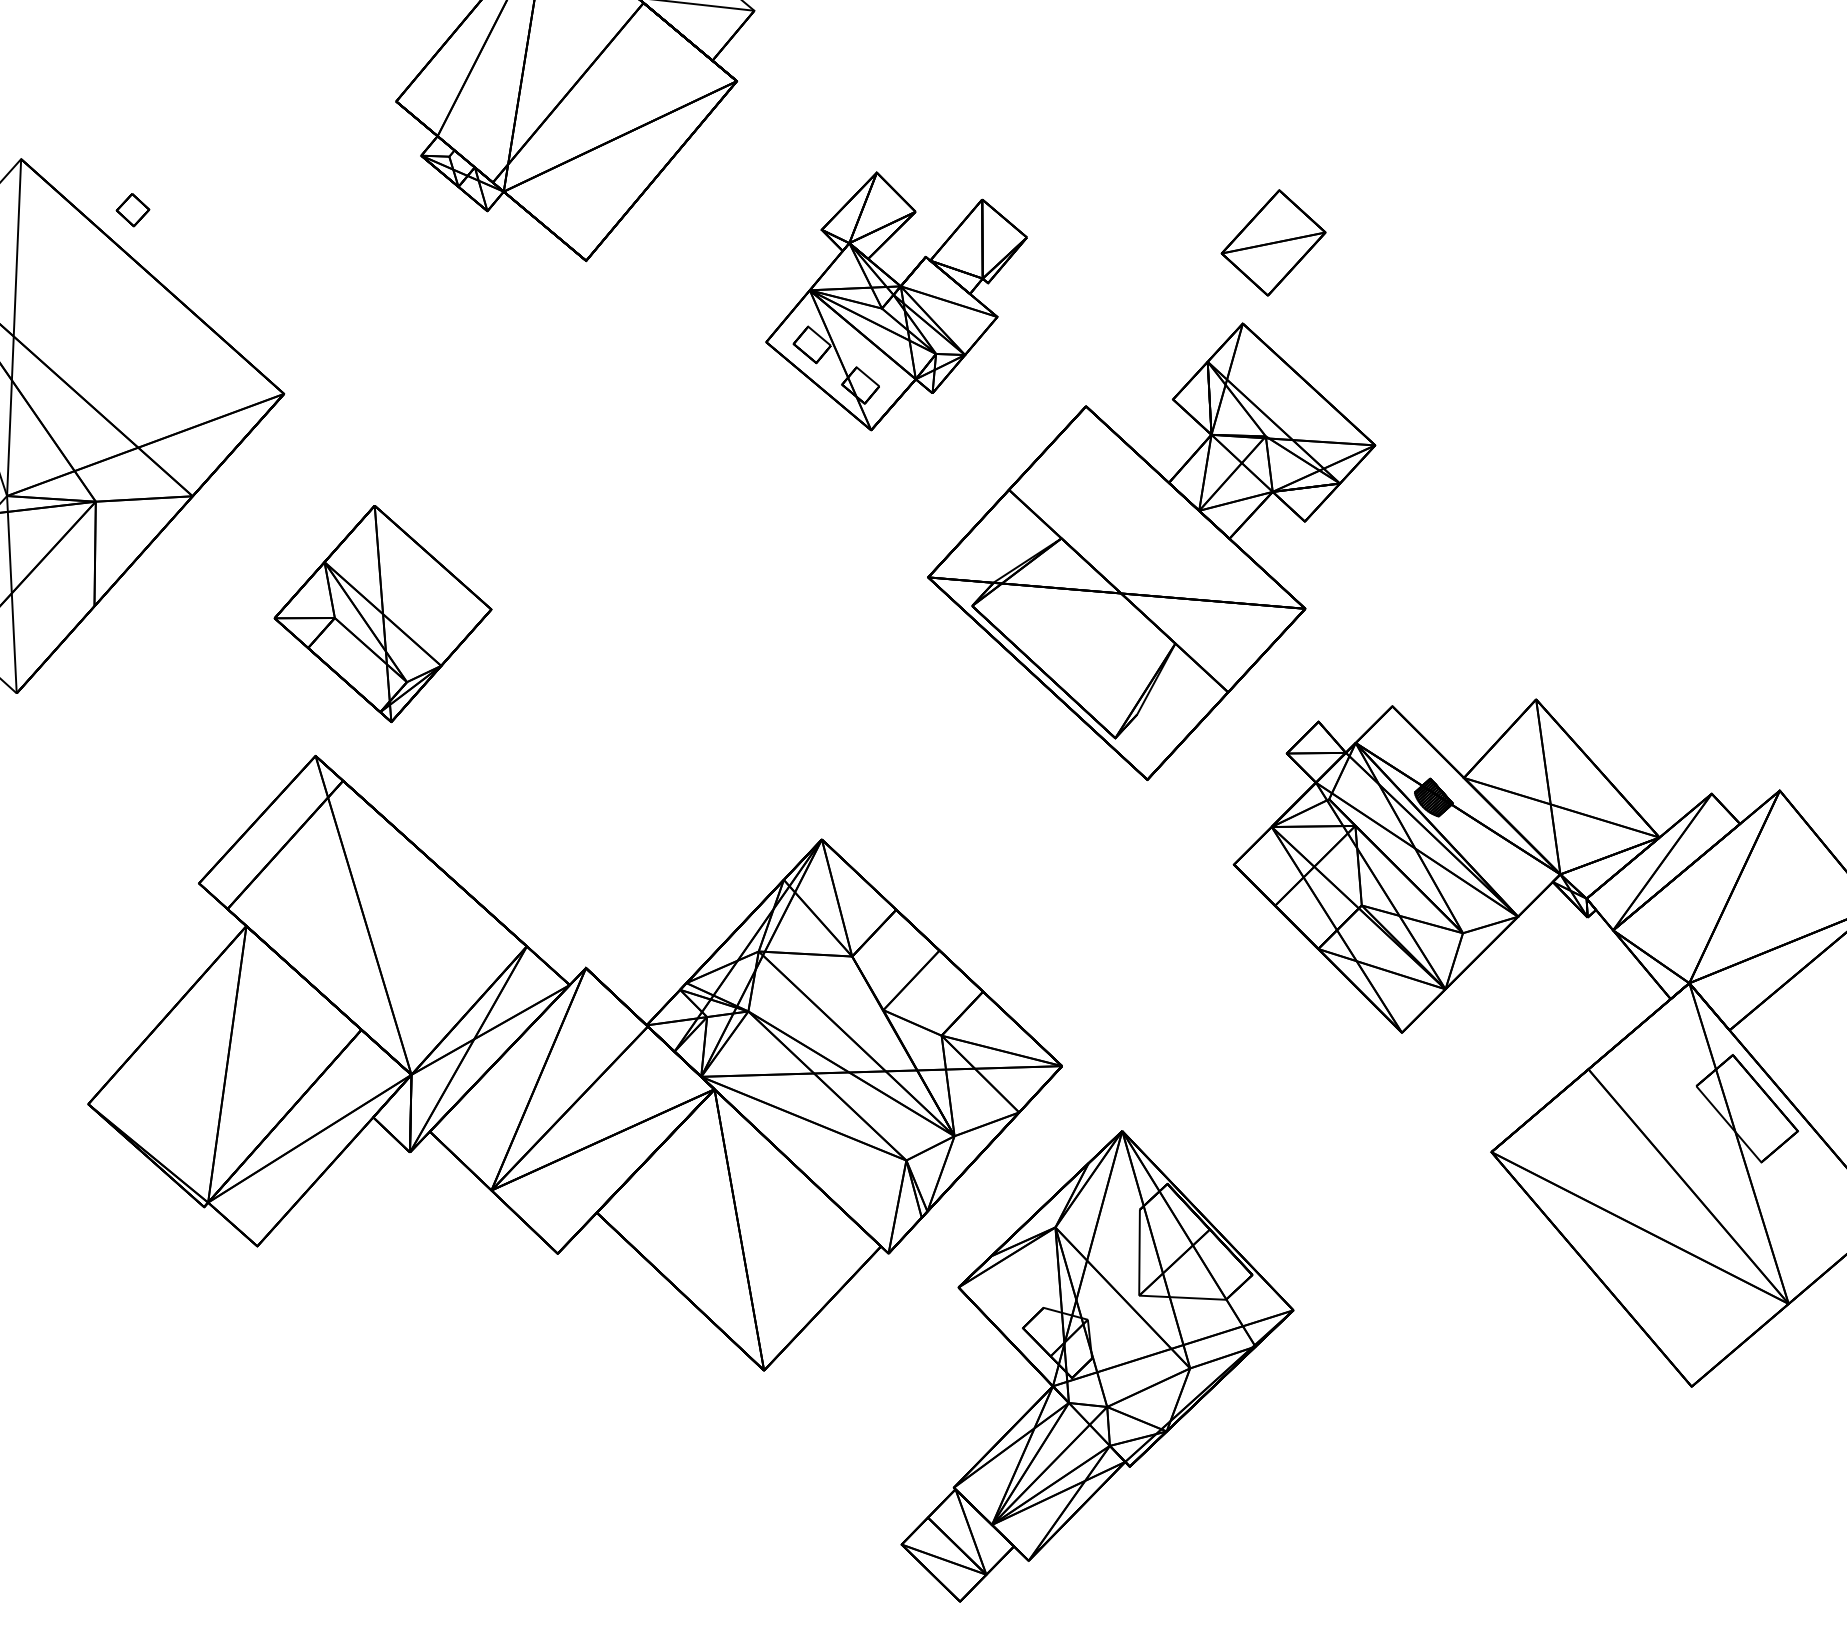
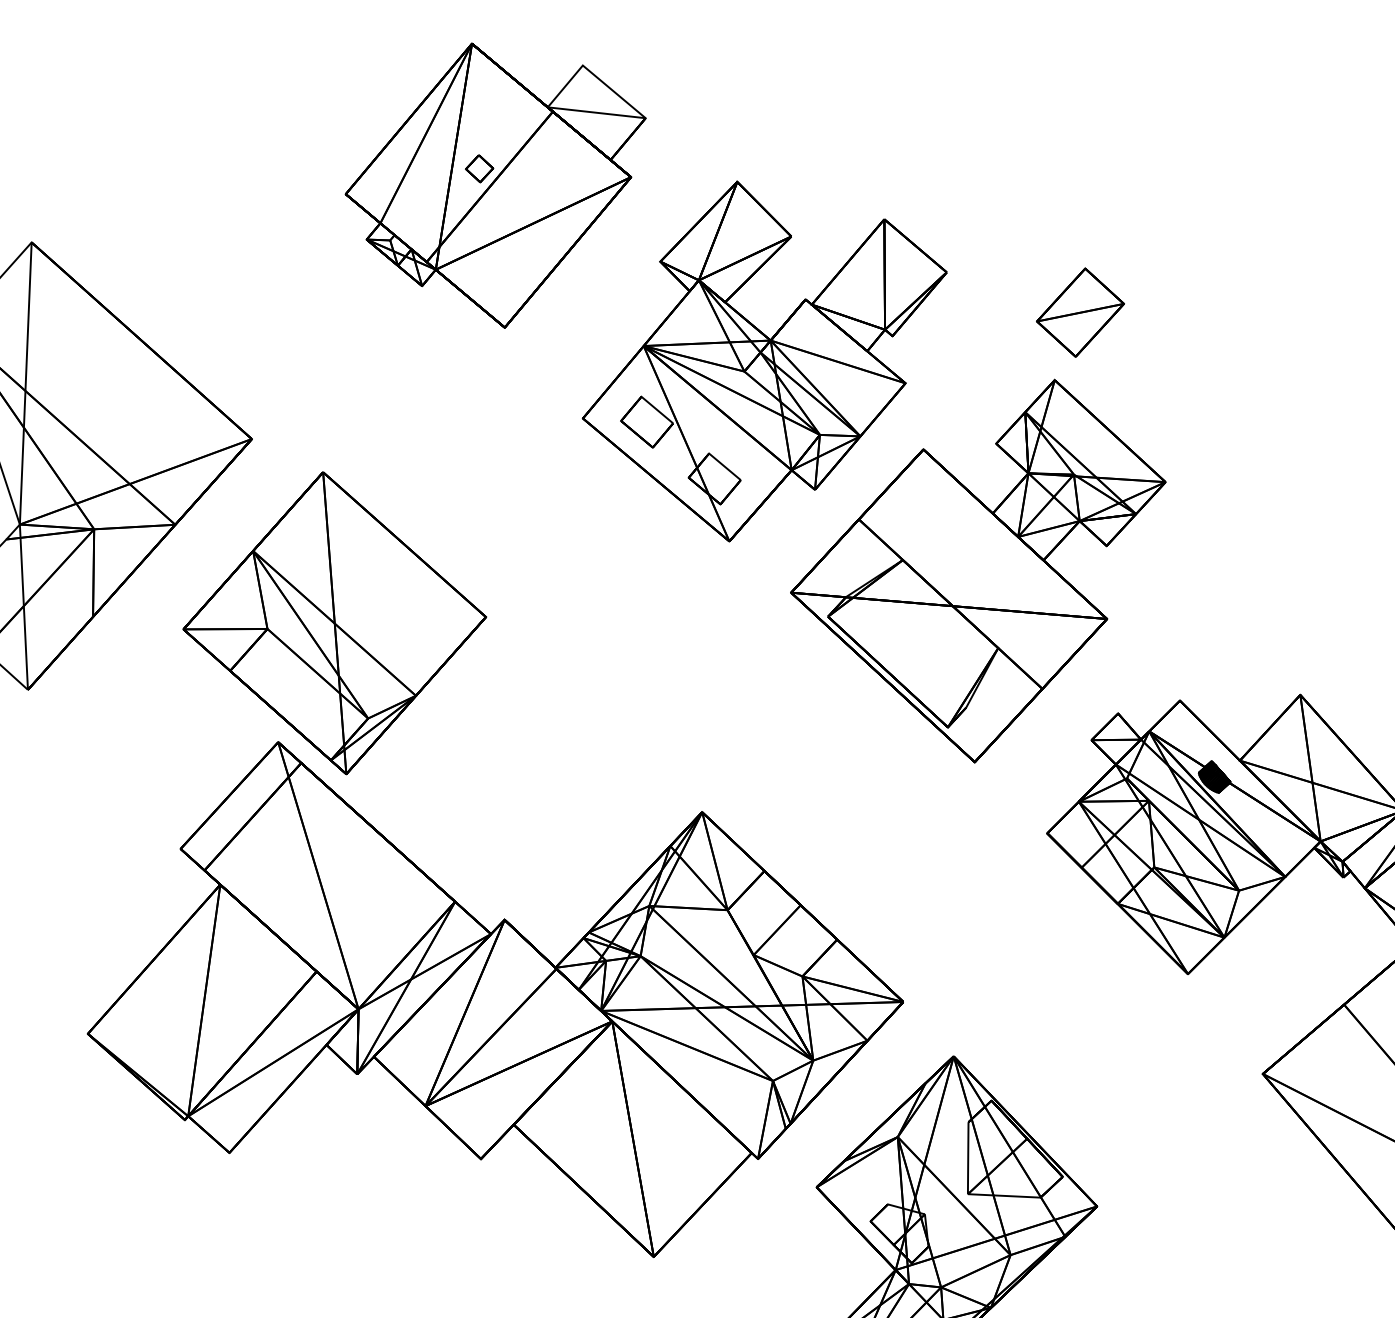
part: (132, 210) -> (479, 169), moved
part: (896, 301) -> (764, 361), size x1.67
part: (382, 613) -> (334, 622), size x1.67

